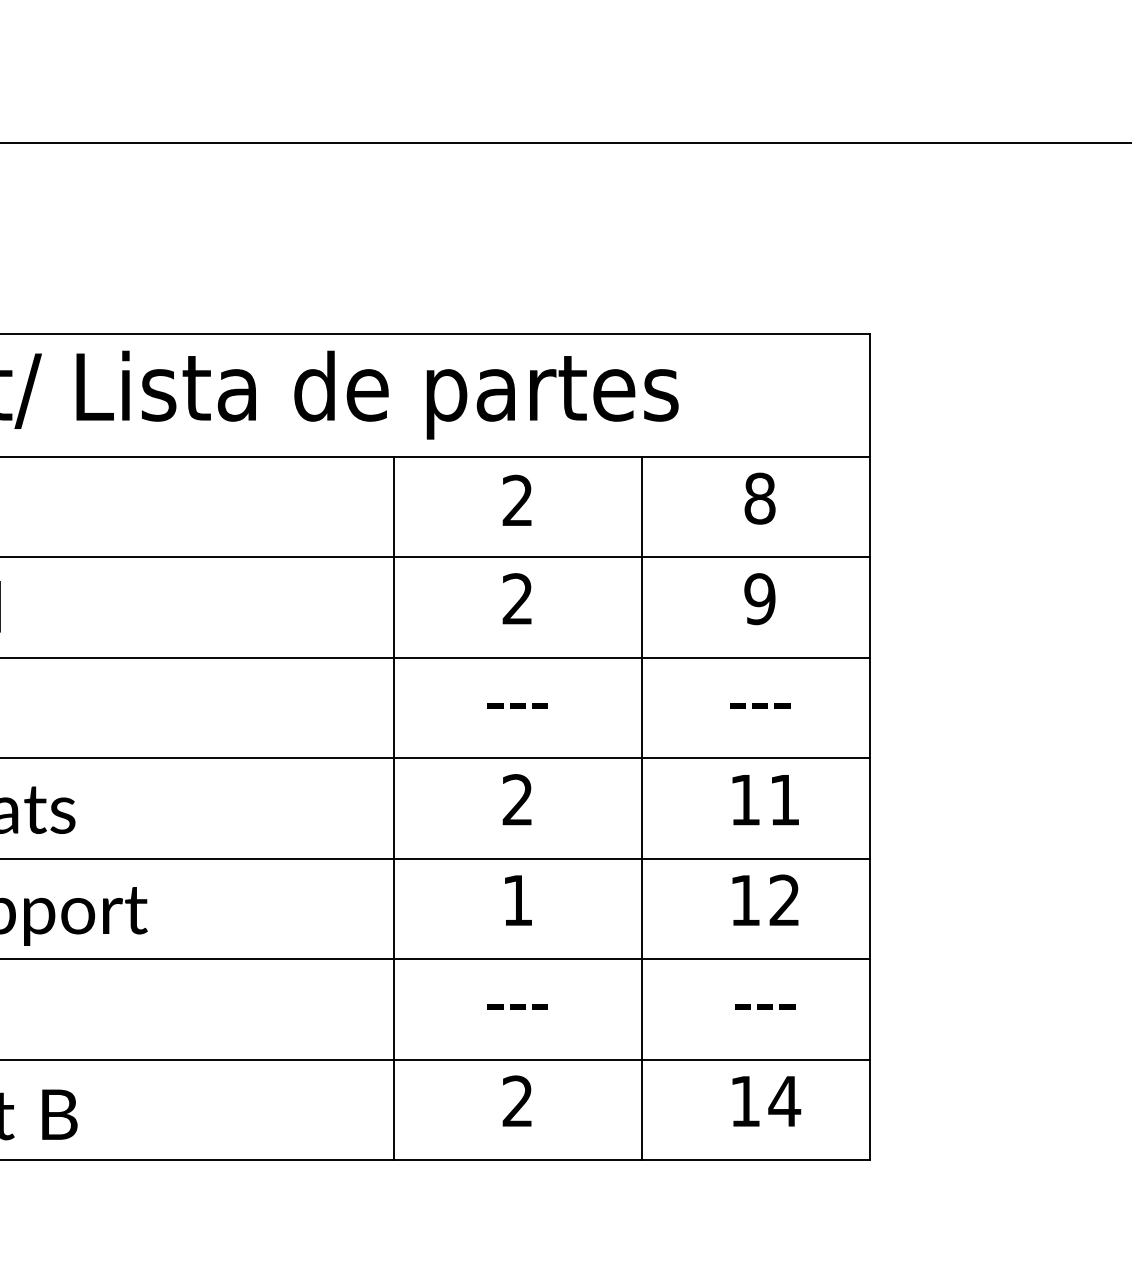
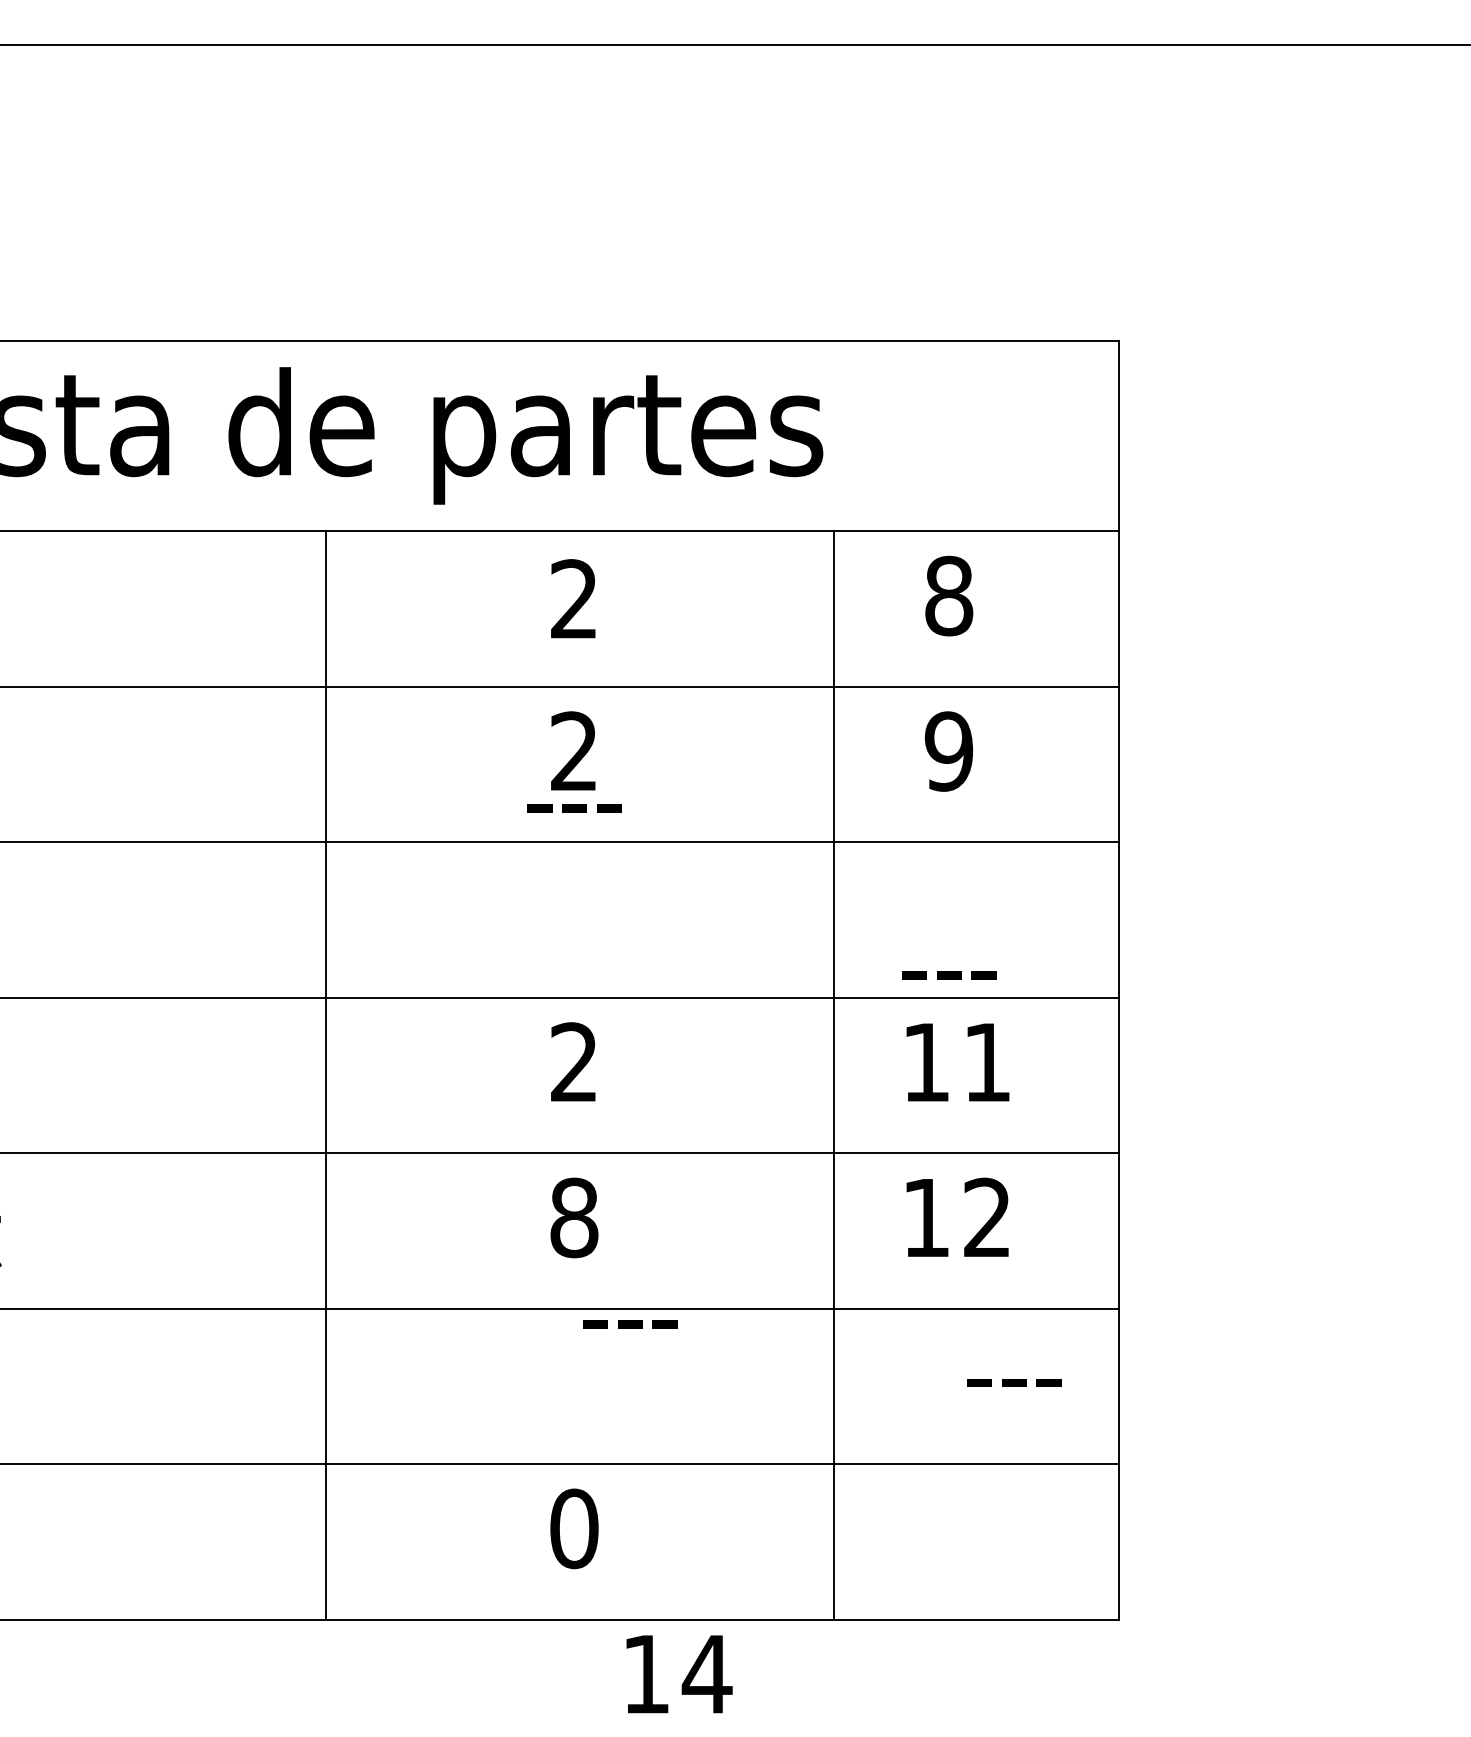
text: (517, 705) -> (573, 807), moved
text: (760, 705) -> (949, 974), moved
line: (393, 808) -> (326, 1075), moved
line: (642, 808) -> (833, 1075), moved
text: (517, 900) -> (573, 1217), 1 -> 8
text: (517, 1006) -> (629, 1323), moved
text: (765, 1006) -> (1014, 1381), moved
text: (517, 1101) -> (573, 1528), 2 -> 0
text: (766, 1101) -> (679, 1674), moved

